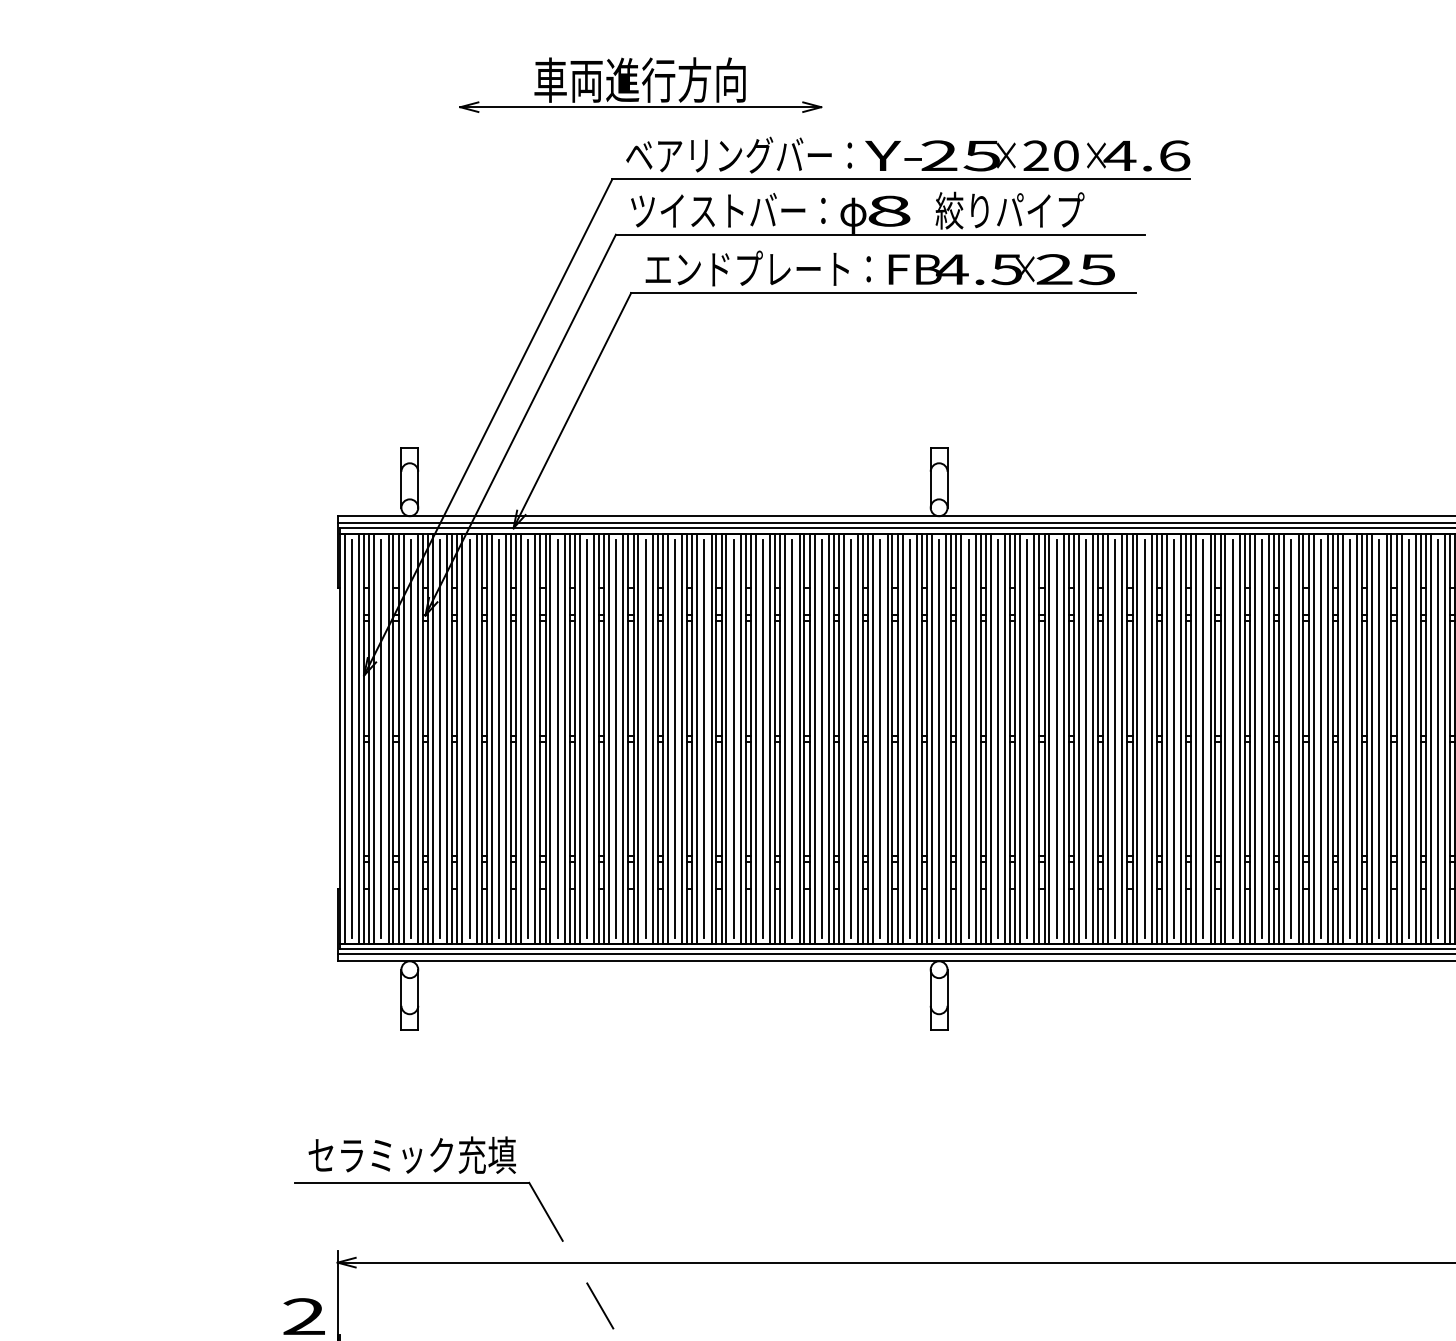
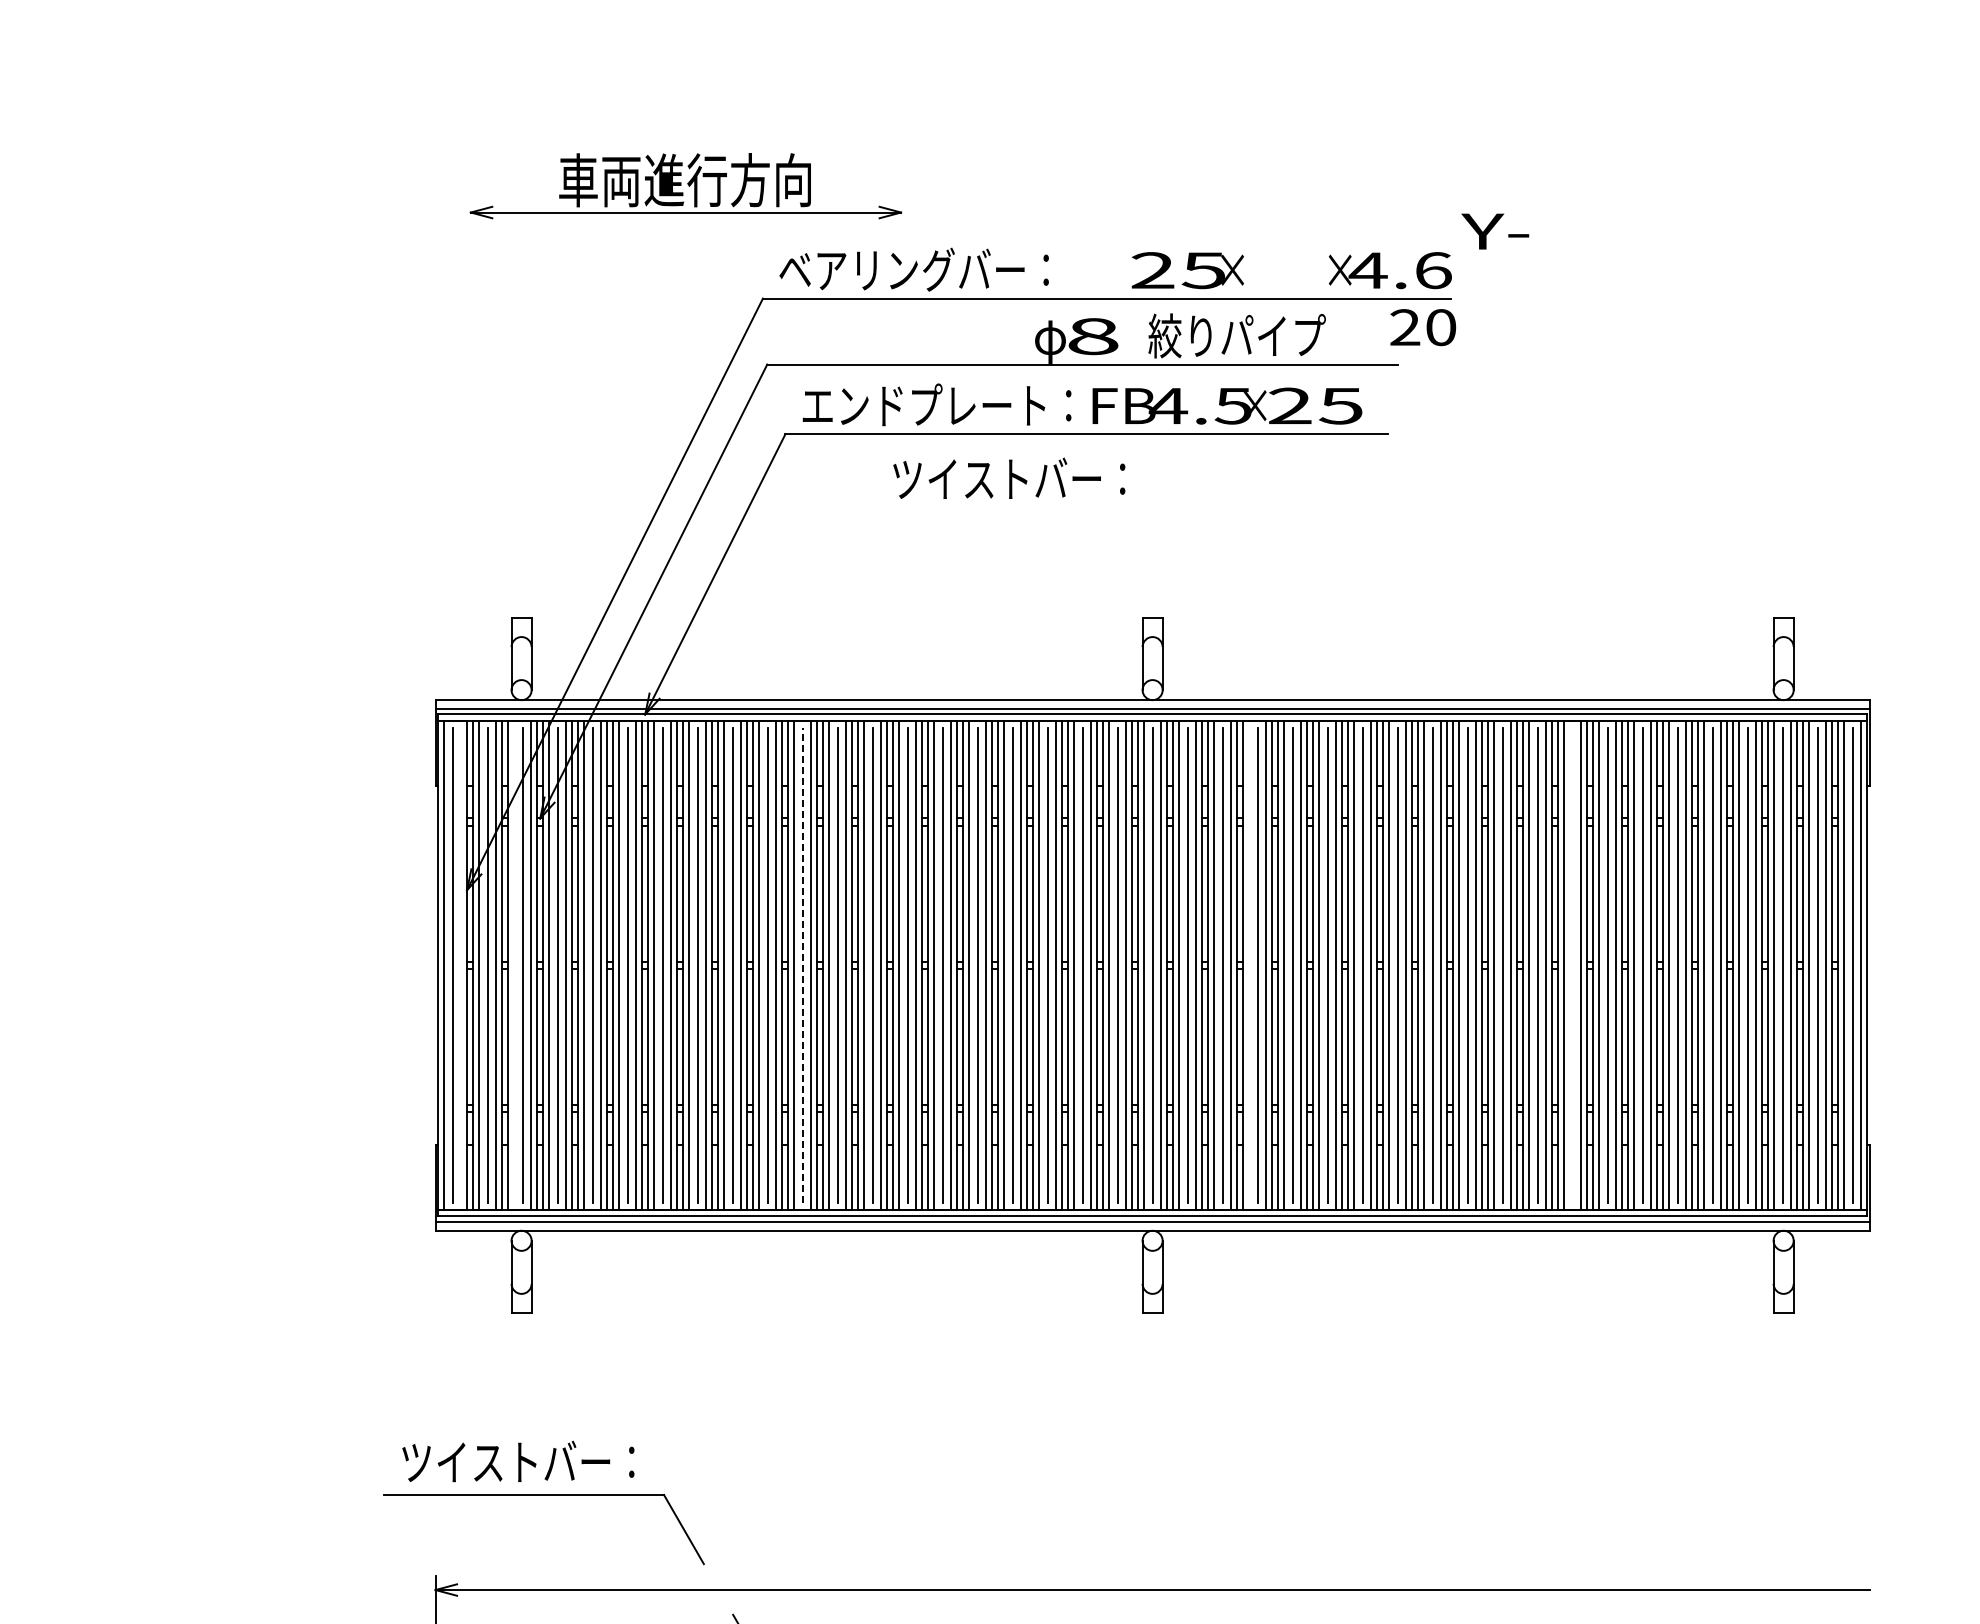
part: (640, 85) -> (685, 186), moved
text: (893, 155) -> (1495, 231), moved
text: (1051, 155) -> (1423, 327), moved
text: (728, 209) -> (1009, 477), moved
line: (645, 737) -> (802, 964), solid -> dashed
line: (359, 738) -> (461, 965), removed
line: (403, 738) -> (514, 965), removed
line: (1020, 738) -> (1249, 965), removed
line: (1291, 738) -> (1572, 965), removed
text: (412, 1154) -> (524, 1461), セラミック充填 -> ツイストバー：

